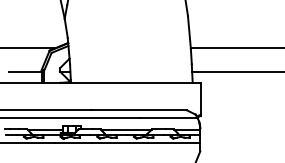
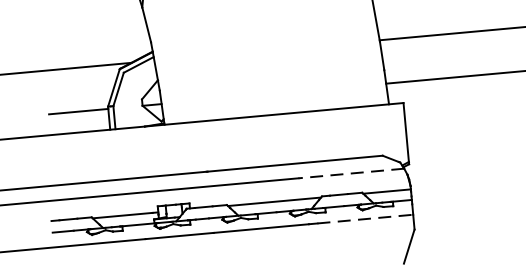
line: (169, 118) -> (352, 173), solid -> dashed
line: (174, 143) -> (365, 219), solid -> dashed

